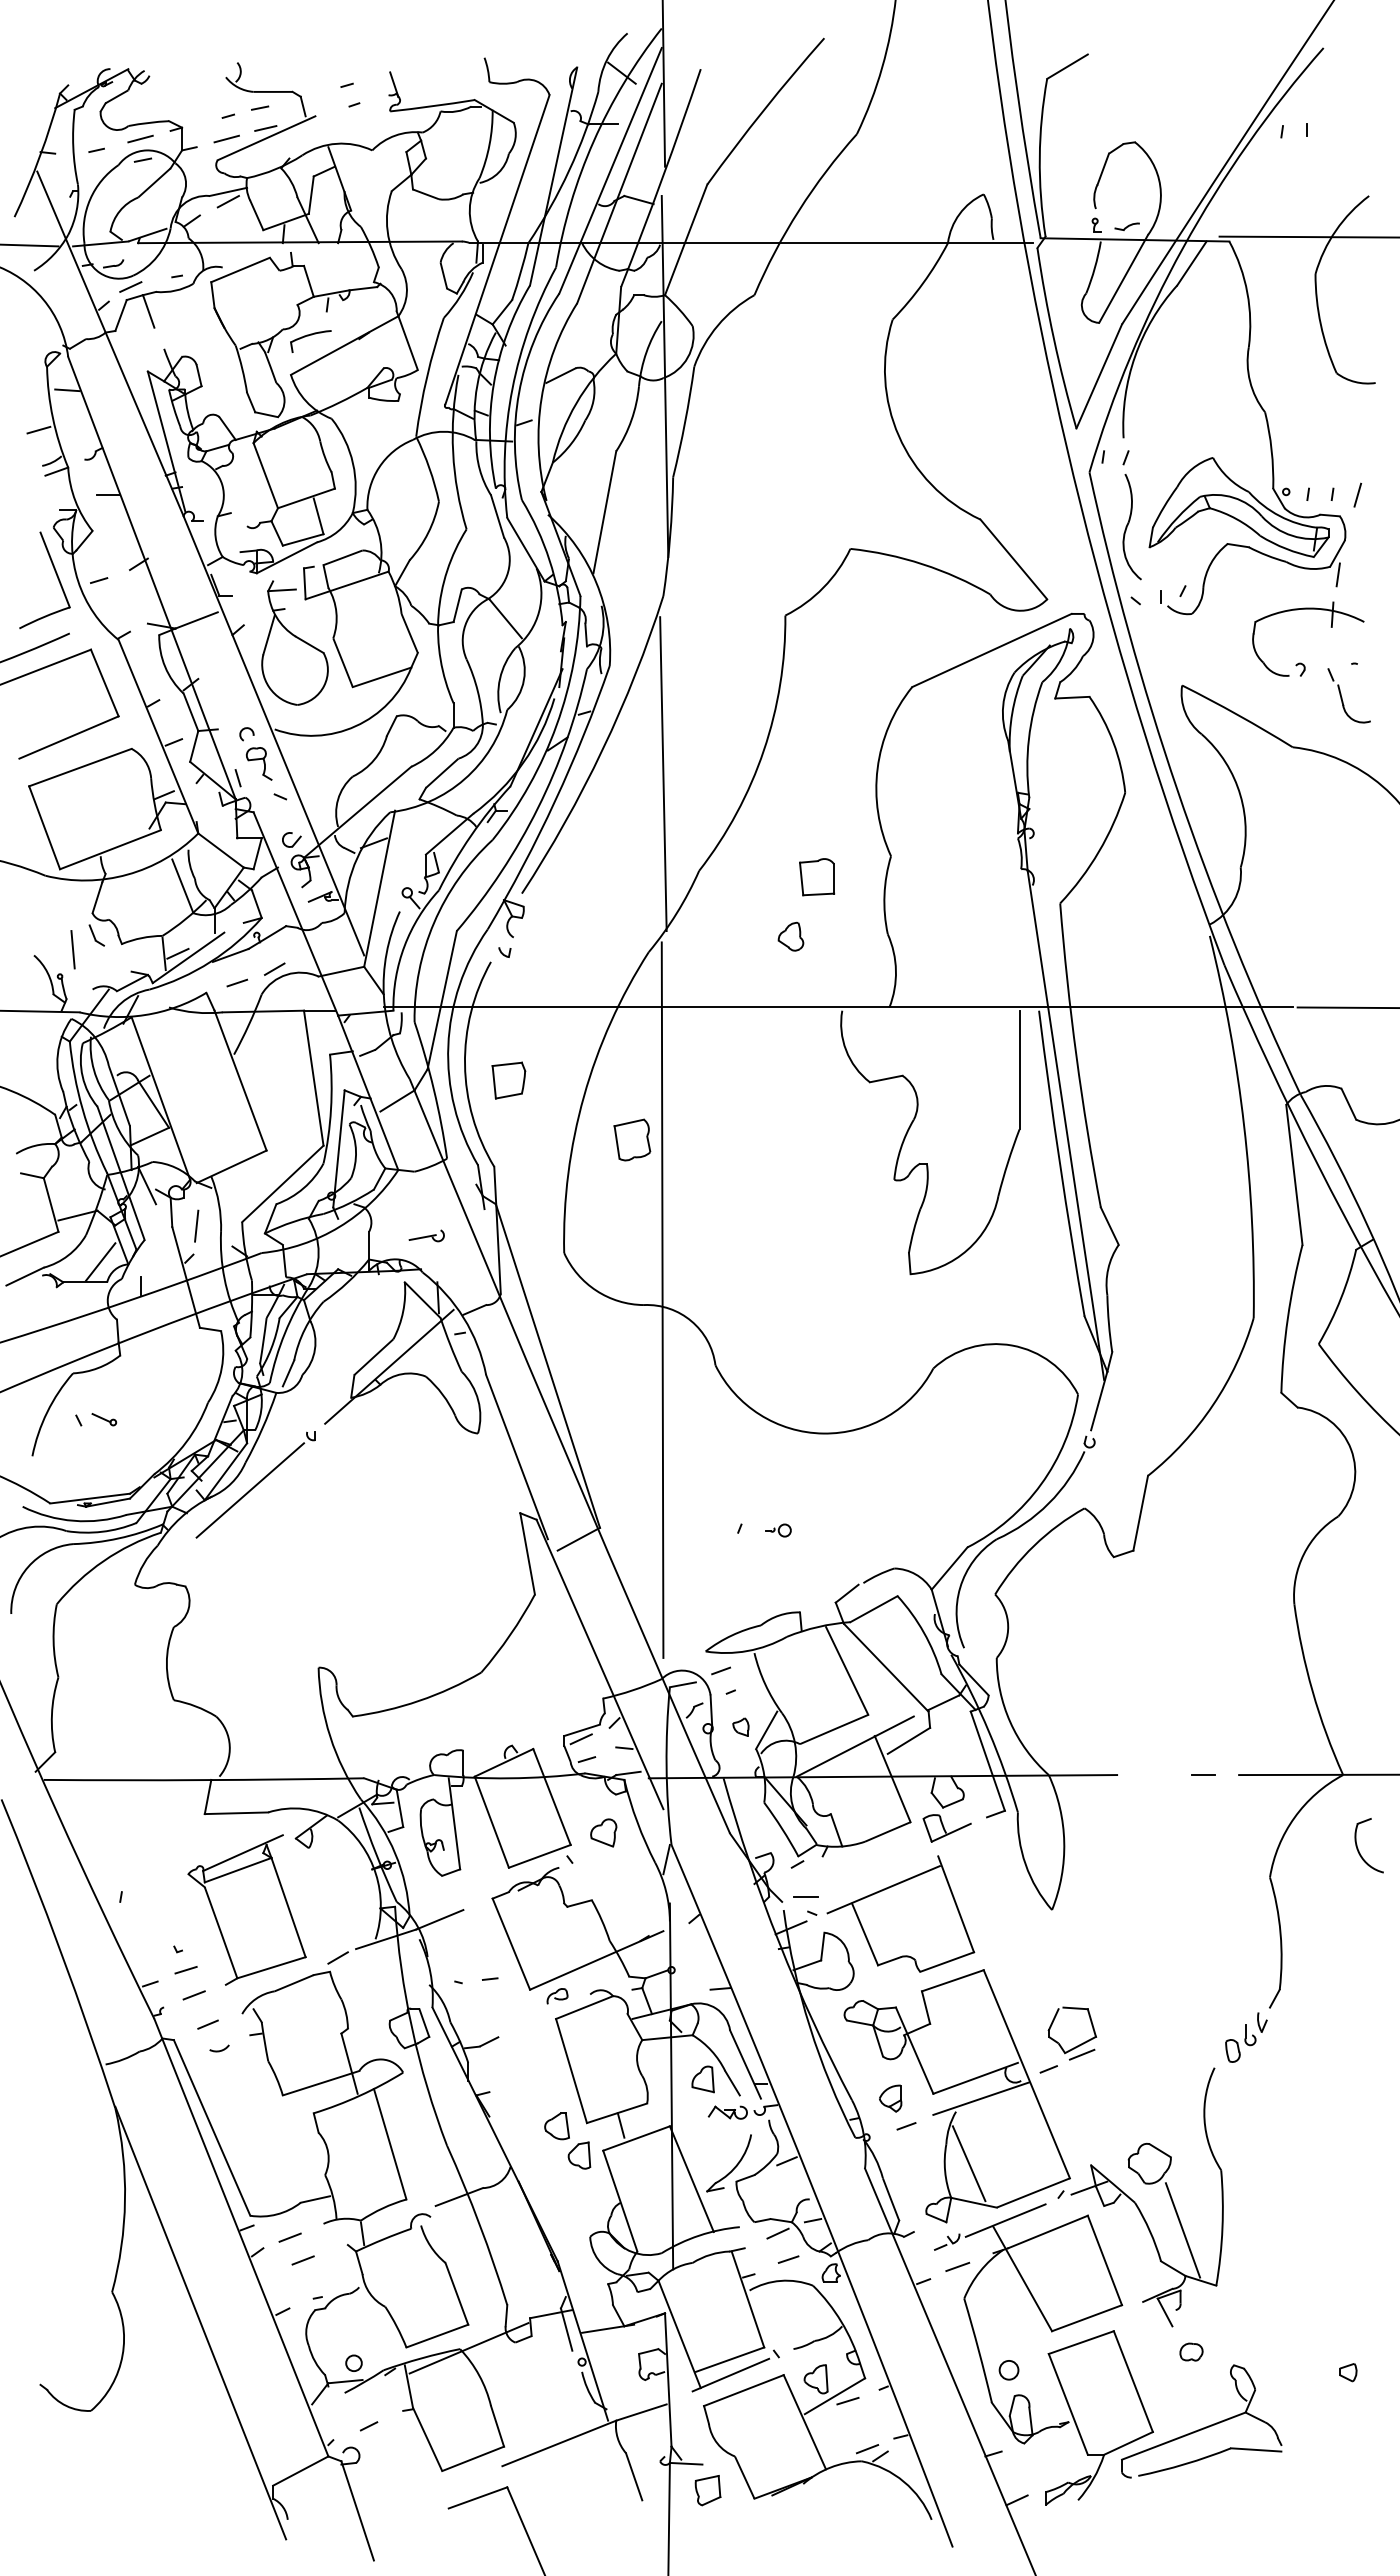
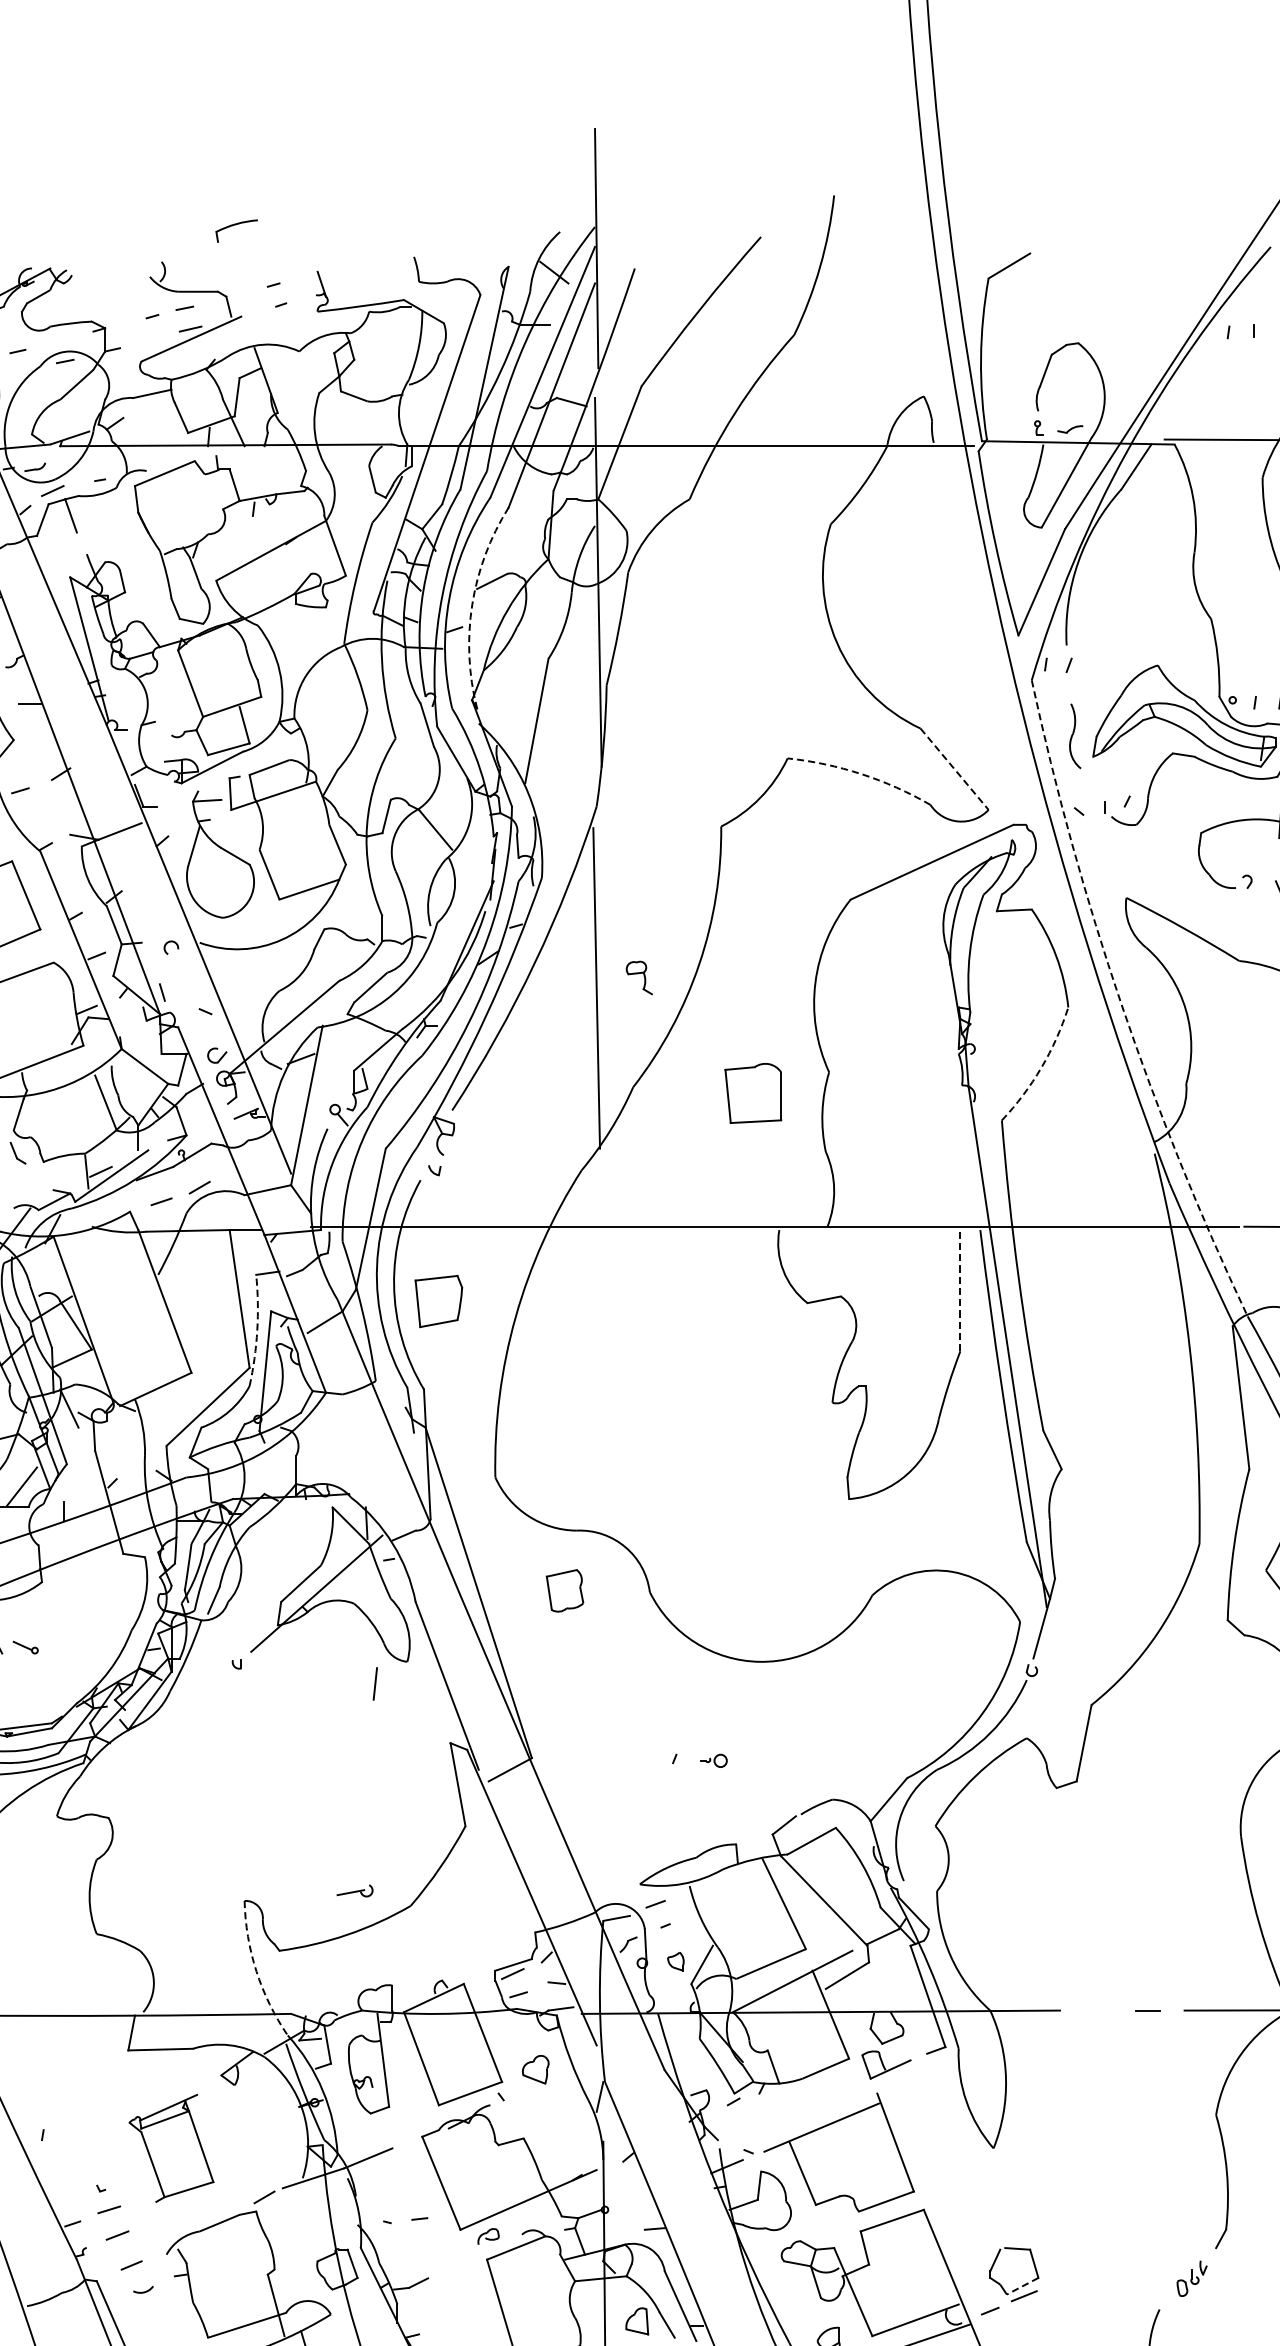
line: (140, 138) -> (62, 339), removed
line: (226, 138) -> (150, 339), removed
line: (227, 201) -> (151, 403), removed
part: (310, 341) -> (236, 231), moved
arc: (541, 398) -> (472, 604), solid -> dashed
part: (1131, 527) -> (1074, 736), size x0.6
line: (1013, 559) -> (954, 769), solid -> dashed
arc: (922, 564) -> (861, 774), solid -> dashed
part: (259, 763) -> (639, 977), moved
arc: (1177, 789) -> (1121, 1004), solid -> dashed
arc: (1098, 851) -> (1041, 1067), solid -> dashed
part: (817, 877) -> (754, 1093), size x1.6
part: (790, 936) -> (726, 1154), removed
line: (1019, 1069) -> (960, 1290), solid -> dashed
part: (508, 1080) -> (438, 1301), size x1.4
arc: (331, 1109) -> (257, 1330), solid -> dashed
part: (632, 1139) -> (565, 1590), moved
line: (196, 1225) -> (375, 1683), moved
part: (426, 1235) -> (354, 1890), moved
line: (662, 1299) -> (595, 1524), removed
line: (250, 1490) -> (175, 1719), removed
arc: (330, 1736) -> (256, 1971), solid -> dashed
line: (805, 1897) -> (741, 2135), removed
part: (246, 1909) -> (170, 2147), size x0.7
part: (1246, 2037) -> (1192, 2278), size x0.7
line: (1080, 2045) -> (1022, 2286), solid -> dashed

